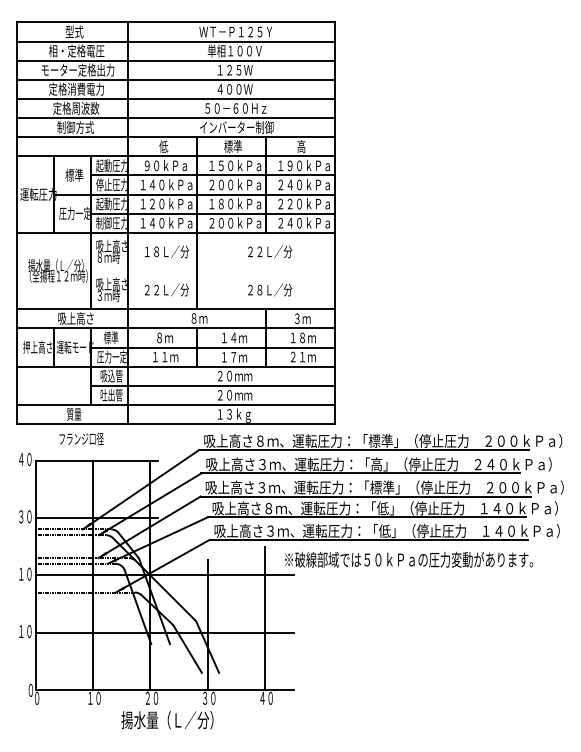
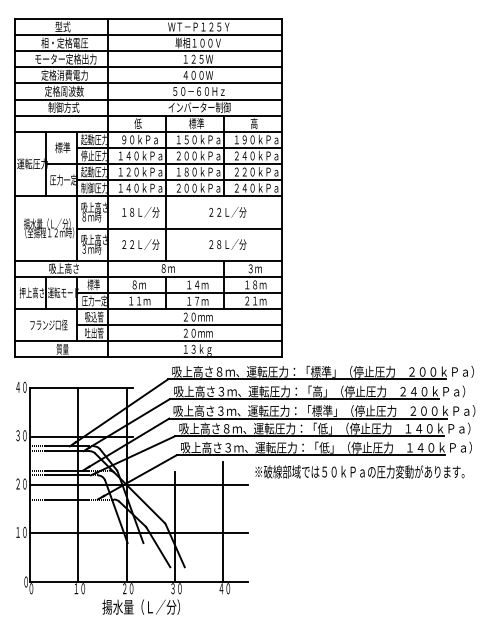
line: (212, 271) -> (179, 228), added
text: (81, 438) -> (48, 324), moved
text: (408, 559) -> (359, 471), moved
text: (20, 573) -> (17, 483), １０ -> ２０

